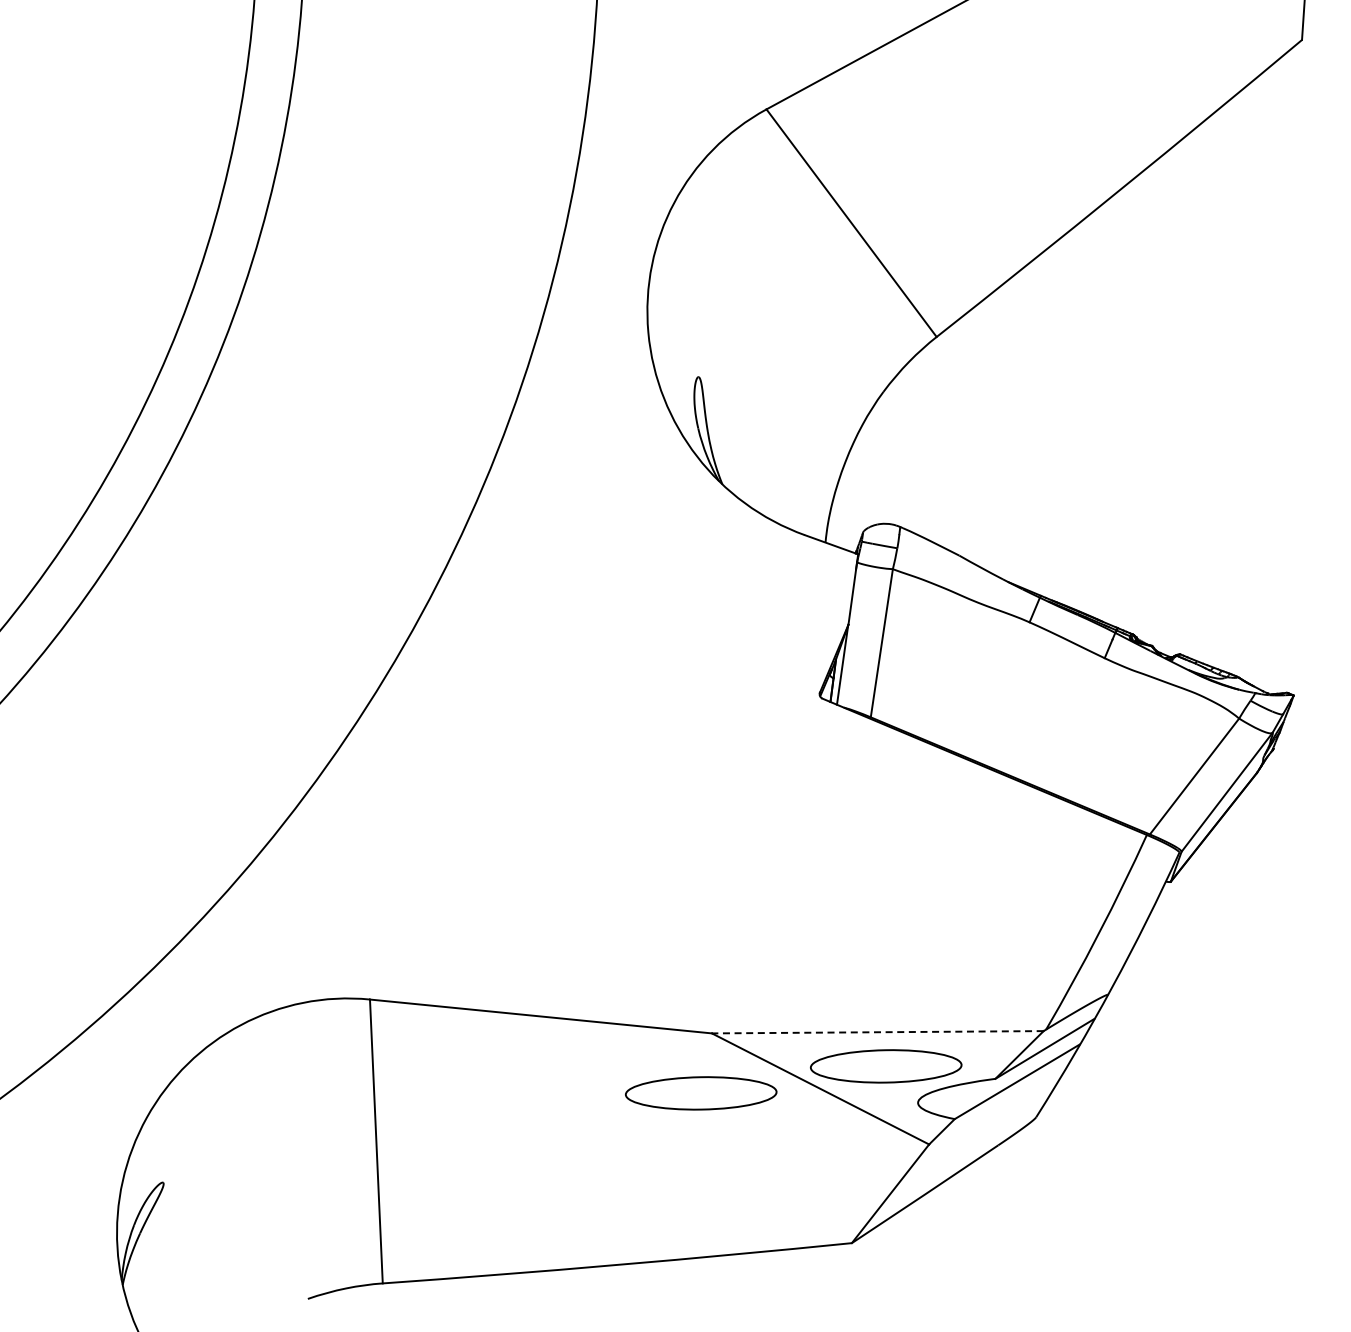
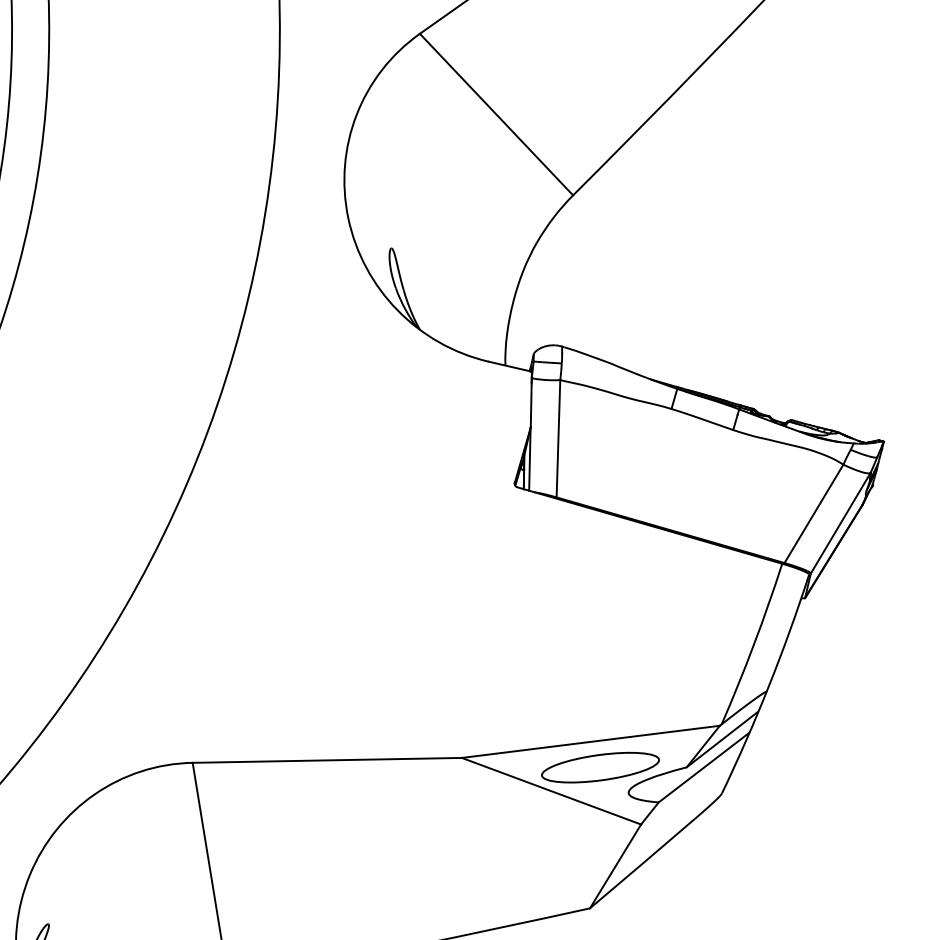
line: (877, 1032) -> (590, 742), dashed -> solid
part: (701, 1093) -> (459, 805), removed

